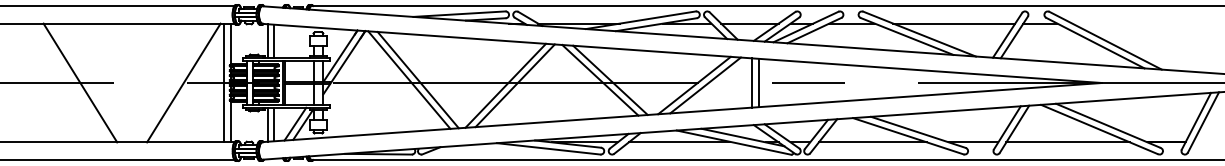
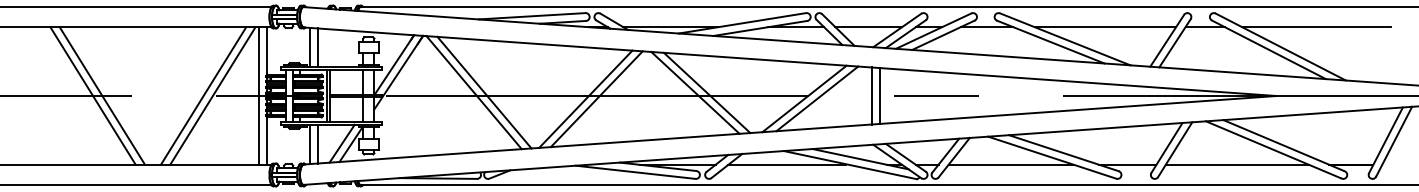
line: (1136, 23) -> (1316, 27), added
line: (88, 82) -> (102, 95), added
line: (175, 82) -> (203, 95), added

